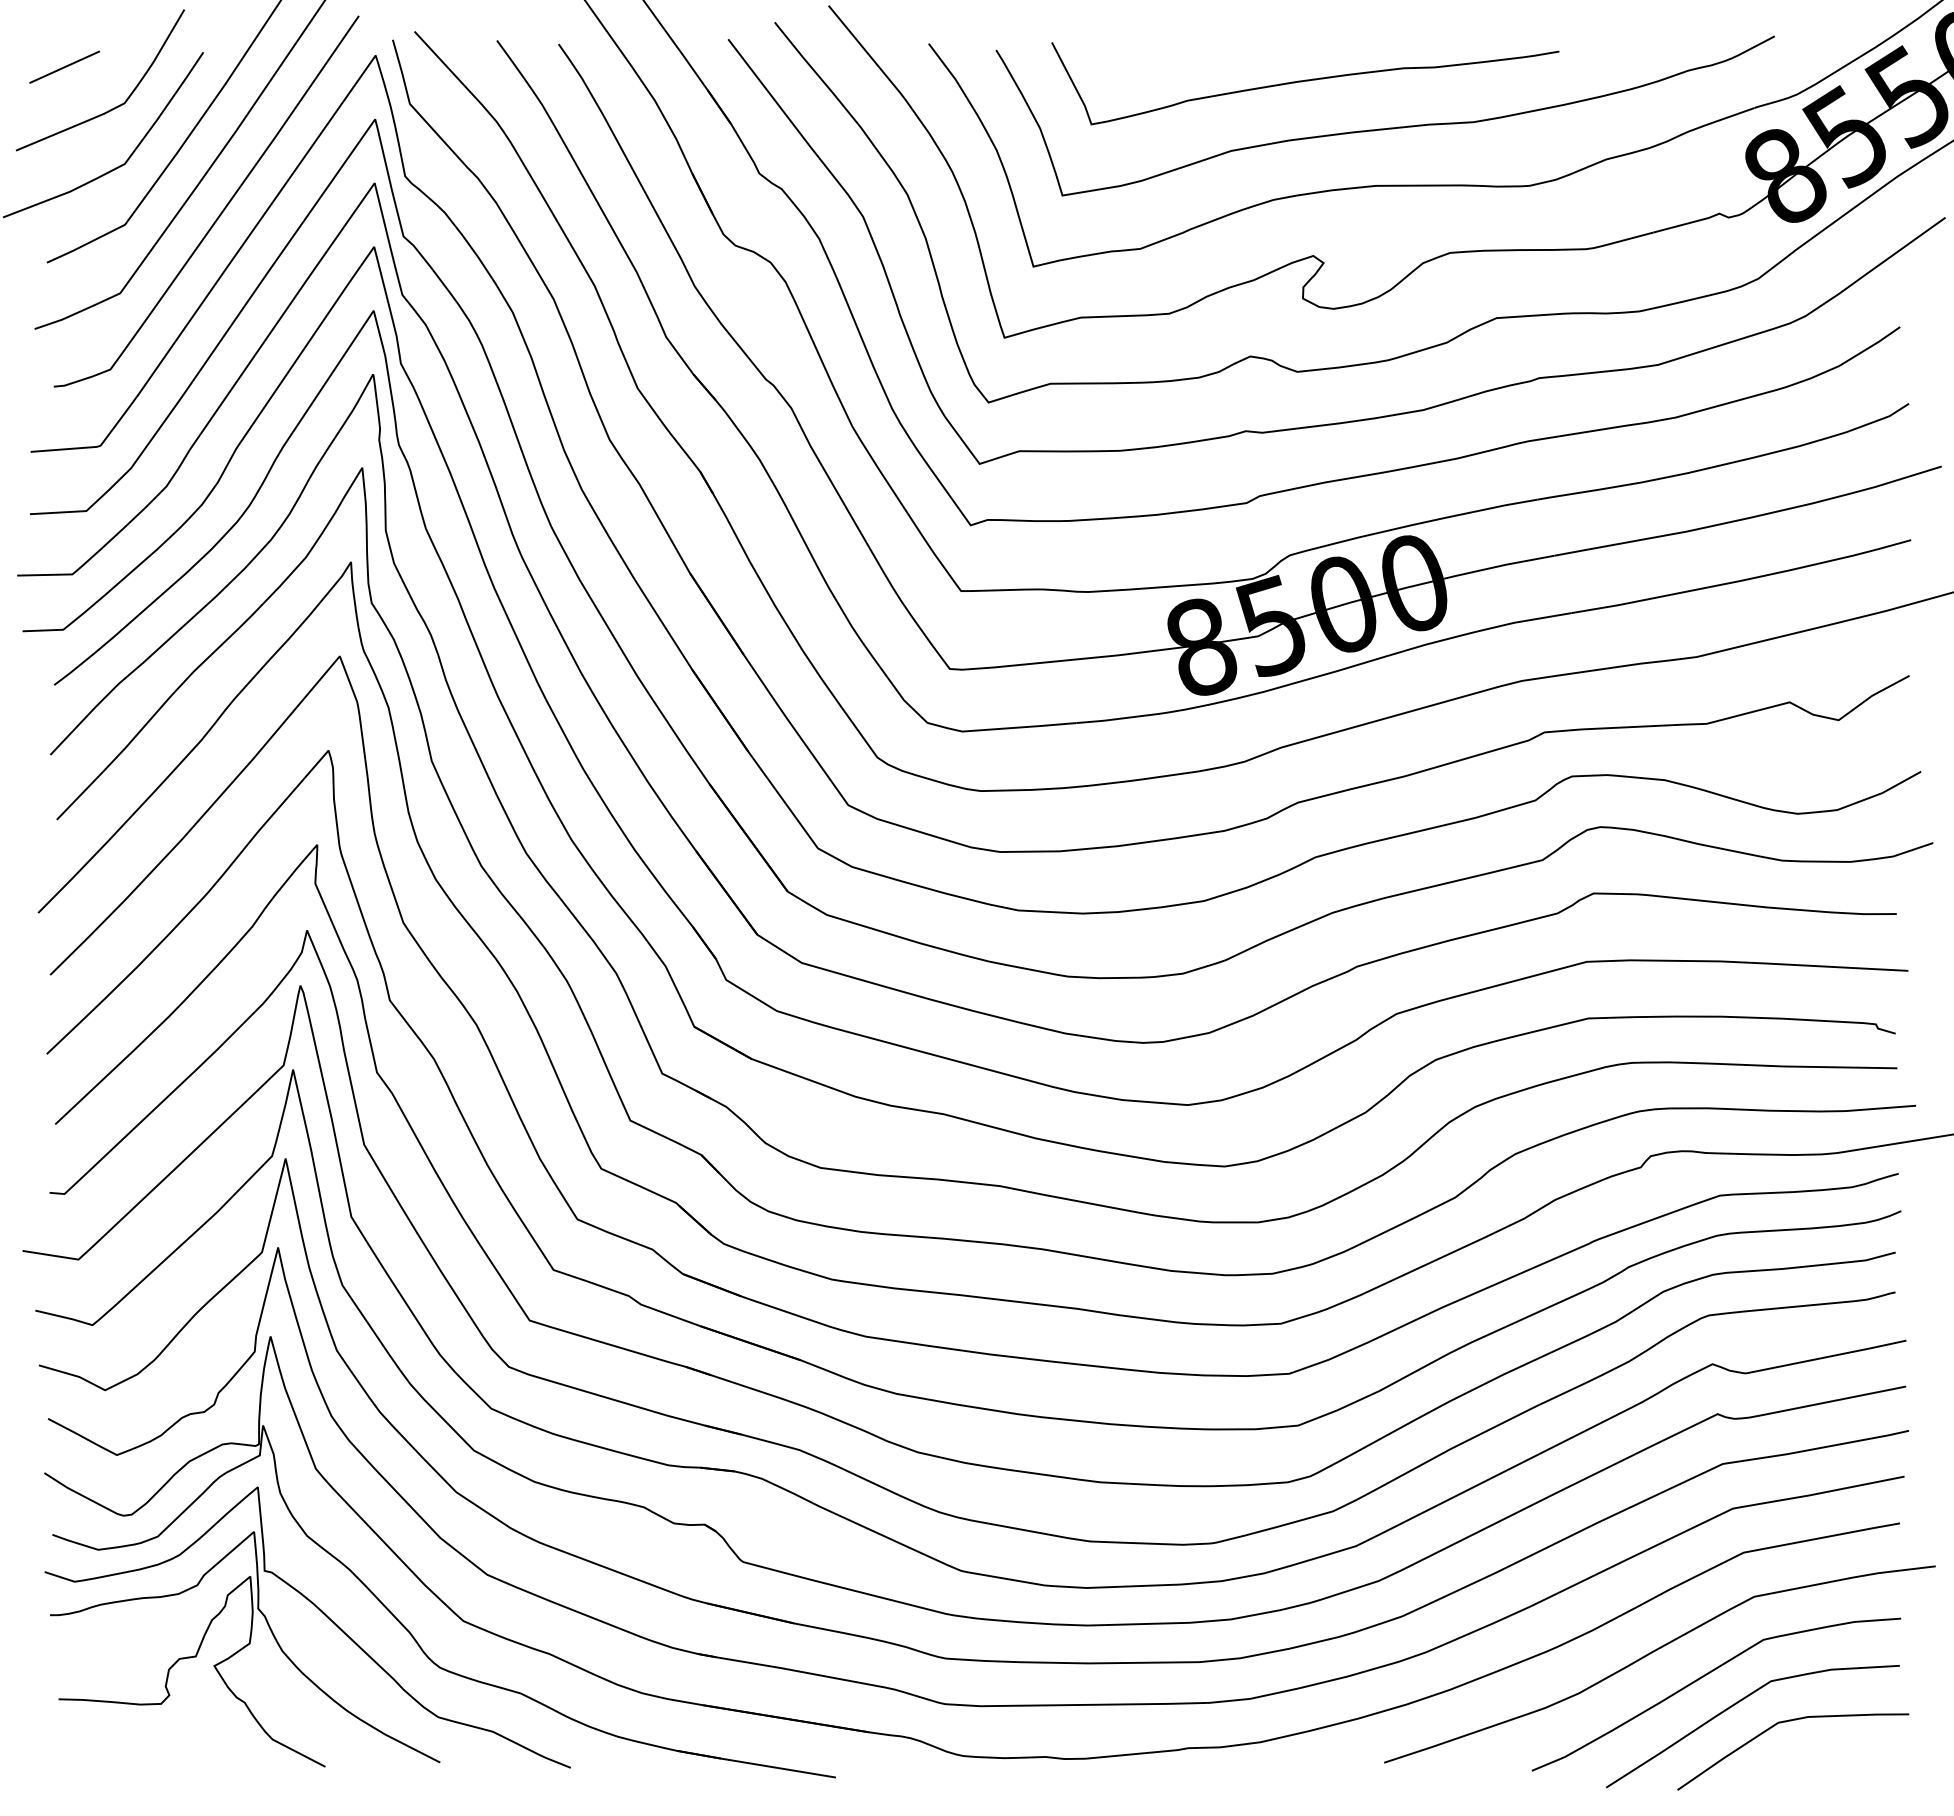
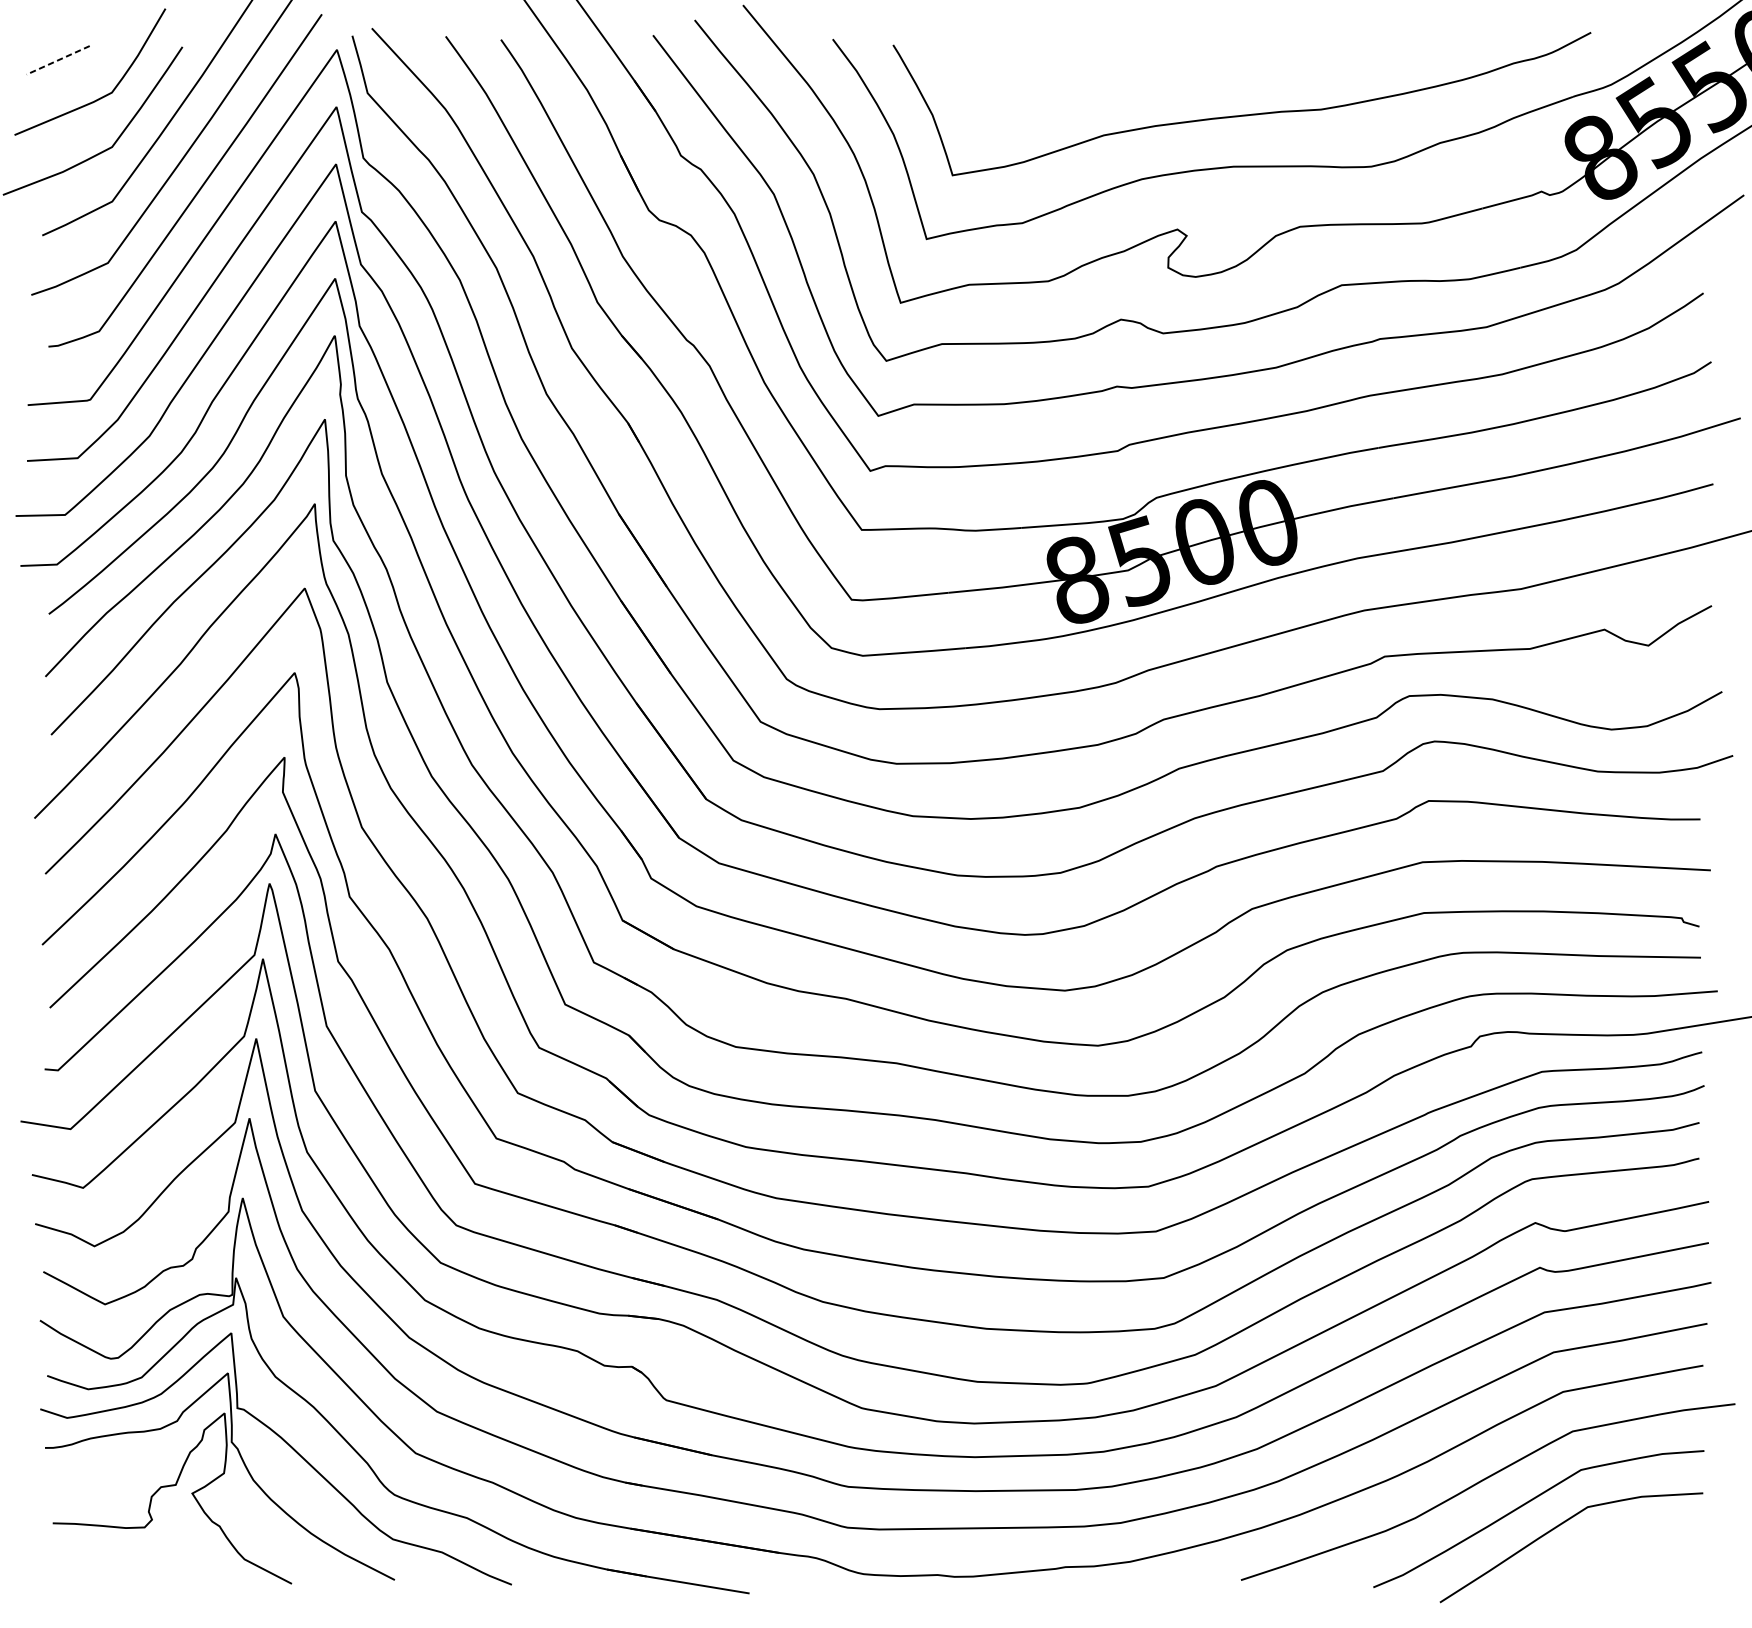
line: (64, 67) -> (58, 60), solid -> dashed
curve: (1305, 81) -> (1170, 73), removed
curve: (1786, 1722) -> (1601, 1544), removed

